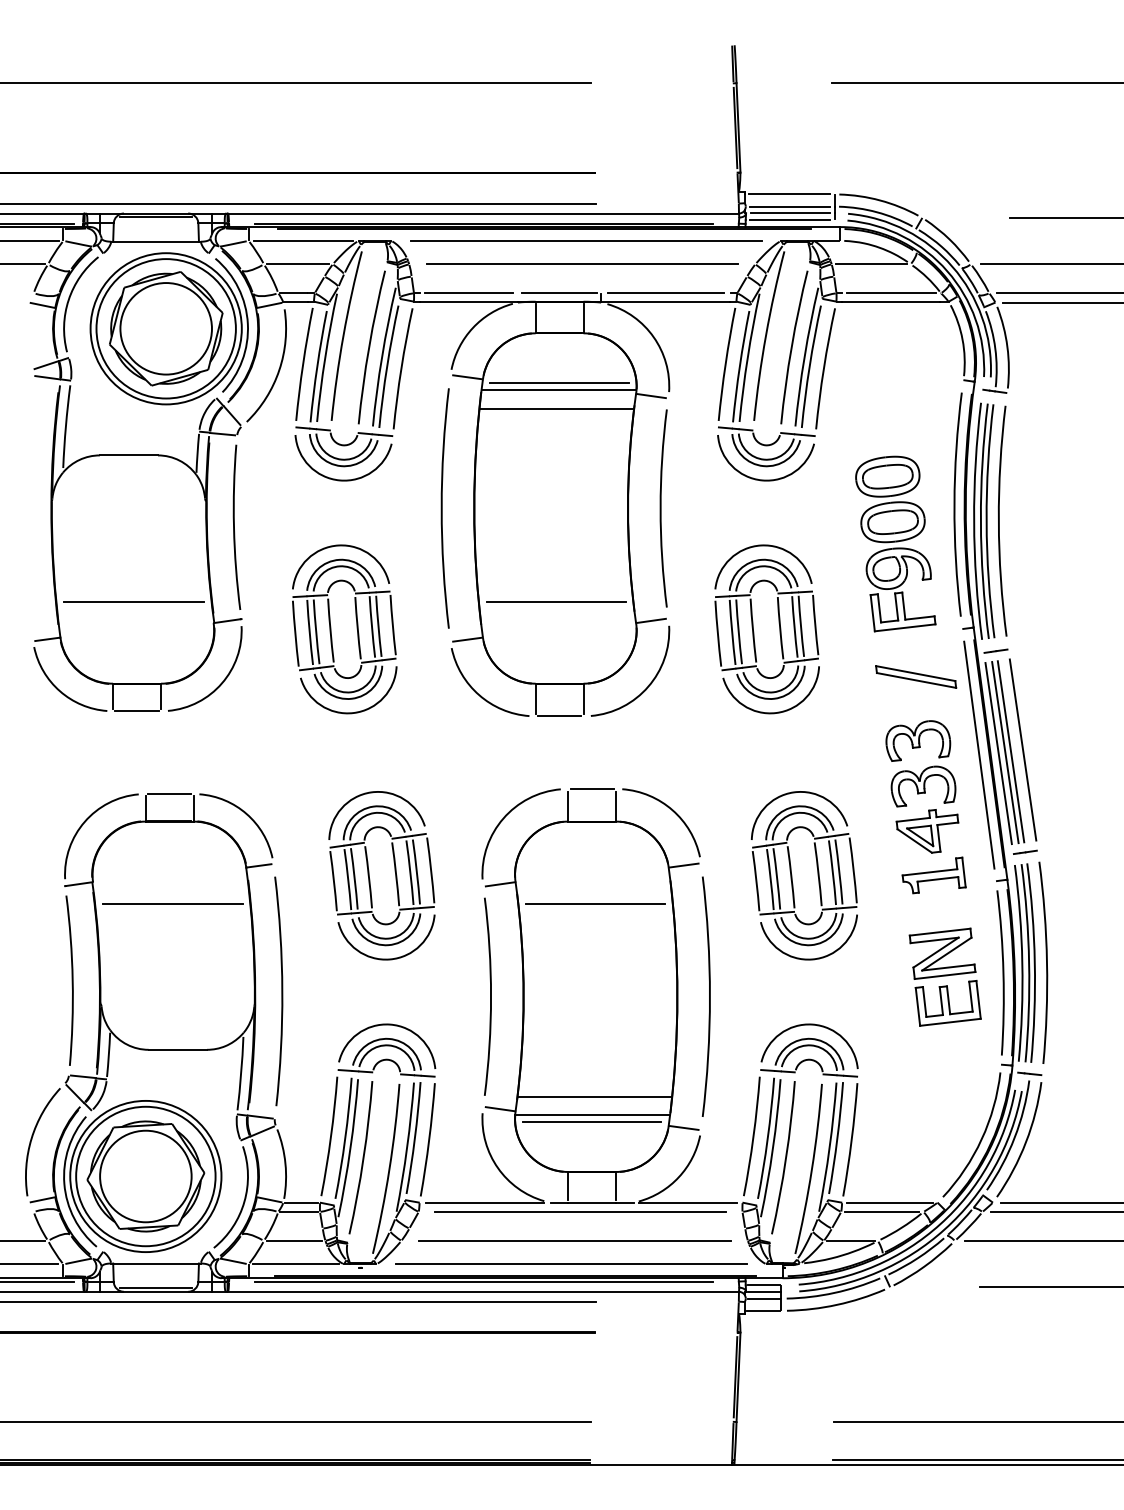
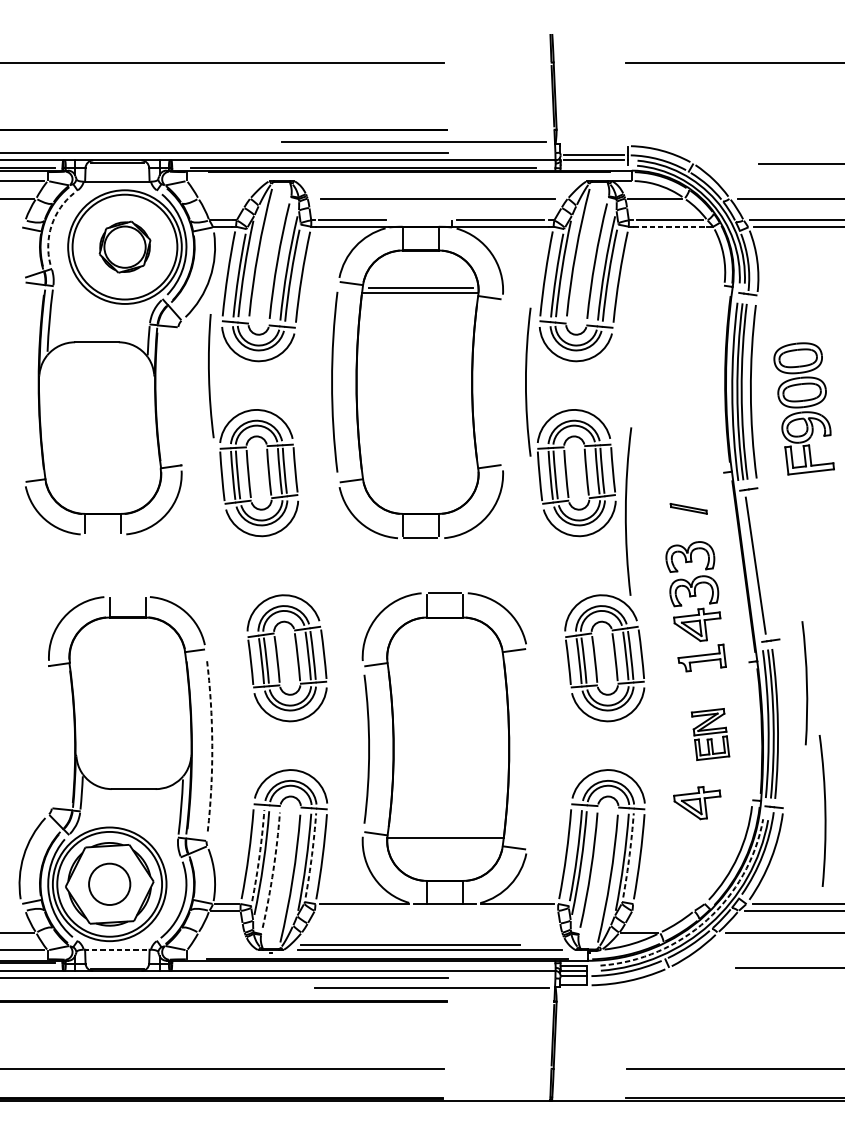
line: (789, 194) -> (593, 146), removed
line: (790, 219) -> (594, 164), removed
line: (303, 240) -> (228, 180), removed
line: (586, 240) -> (414, 141), moved
line: (298, 264) -> (224, 198), removed
line: (559, 293) -> (420, 220), removed
arc: (68, 300) -> (51, 225), solid -> dashed
line: (891, 301) -> (670, 226), solid -> dashed
part: (166, 328) -> (125, 246), size x0.6
line: (556, 408) -> (418, 307), removed
arc: (955, 504) -> (626, 511), moved
arc: (661, 508) -> (526, 382), moved
arc: (234, 526) -> (209, 375), moved
part: (895, 543) -> (803, 408), moved
line: (133, 601) -> (100, 452), removed
line: (555, 601) -> (417, 452), removed
part: (916, 676) -> (688, 508), size x0.6
line: (136, 711) -> (102, 534), removed
line: (1022, 749) -> (768, 563), removed
line: (1010, 751) -> (759, 564), removed
line: (998, 753) -> (750, 566), removed
line: (979, 754) -> (736, 567), removed
line: (169, 794) -> (127, 597), removed
line: (172, 903) -> (129, 679), removed
line: (595, 903) -> (447, 679), removed
arc: (1046, 962) -> (825, 810), moved
arc: (1002, 972) -> (806, 682), moved
part: (944, 976) -> (710, 734), size x0.7
arc: (71, 980) -> (53, 737), removed
arc: (282, 991) -> (212, 745), solid -> dashed
arc: (709, 996) -> (533, 749), removed
part: (927, 1068) -> (697, 803), added
line: (594, 1096) -> (446, 824), removed
line: (591, 1122) -> (444, 843), removed
arc: (345, 1138) -> (259, 855), solid -> dashed
arc: (414, 1138) -> (311, 855), solid -> dashed
arc: (837, 1138) -> (629, 855), solid -> dashed
arc: (363, 1158) -> (273, 870), solid -> dashed
circle: (145, 1176) -> (109, 884), size x0.6
line: (889, 1202) -> (668, 903), removed
line: (580, 1211) -> (410, 944), moved
line: (882, 1211) -> (663, 910), removed
arc: (940, 1224) -> (707, 920), solid -> dashed
line: (294, 1240) -> (221, 932), removed
line: (574, 1240) -> (431, 987), moved
line: (156, 1263) -> (117, 949), solid -> dashed
line: (296, 1264) -> (222, 950), removed
line: (483, 1281) -> (363, 963), removed

